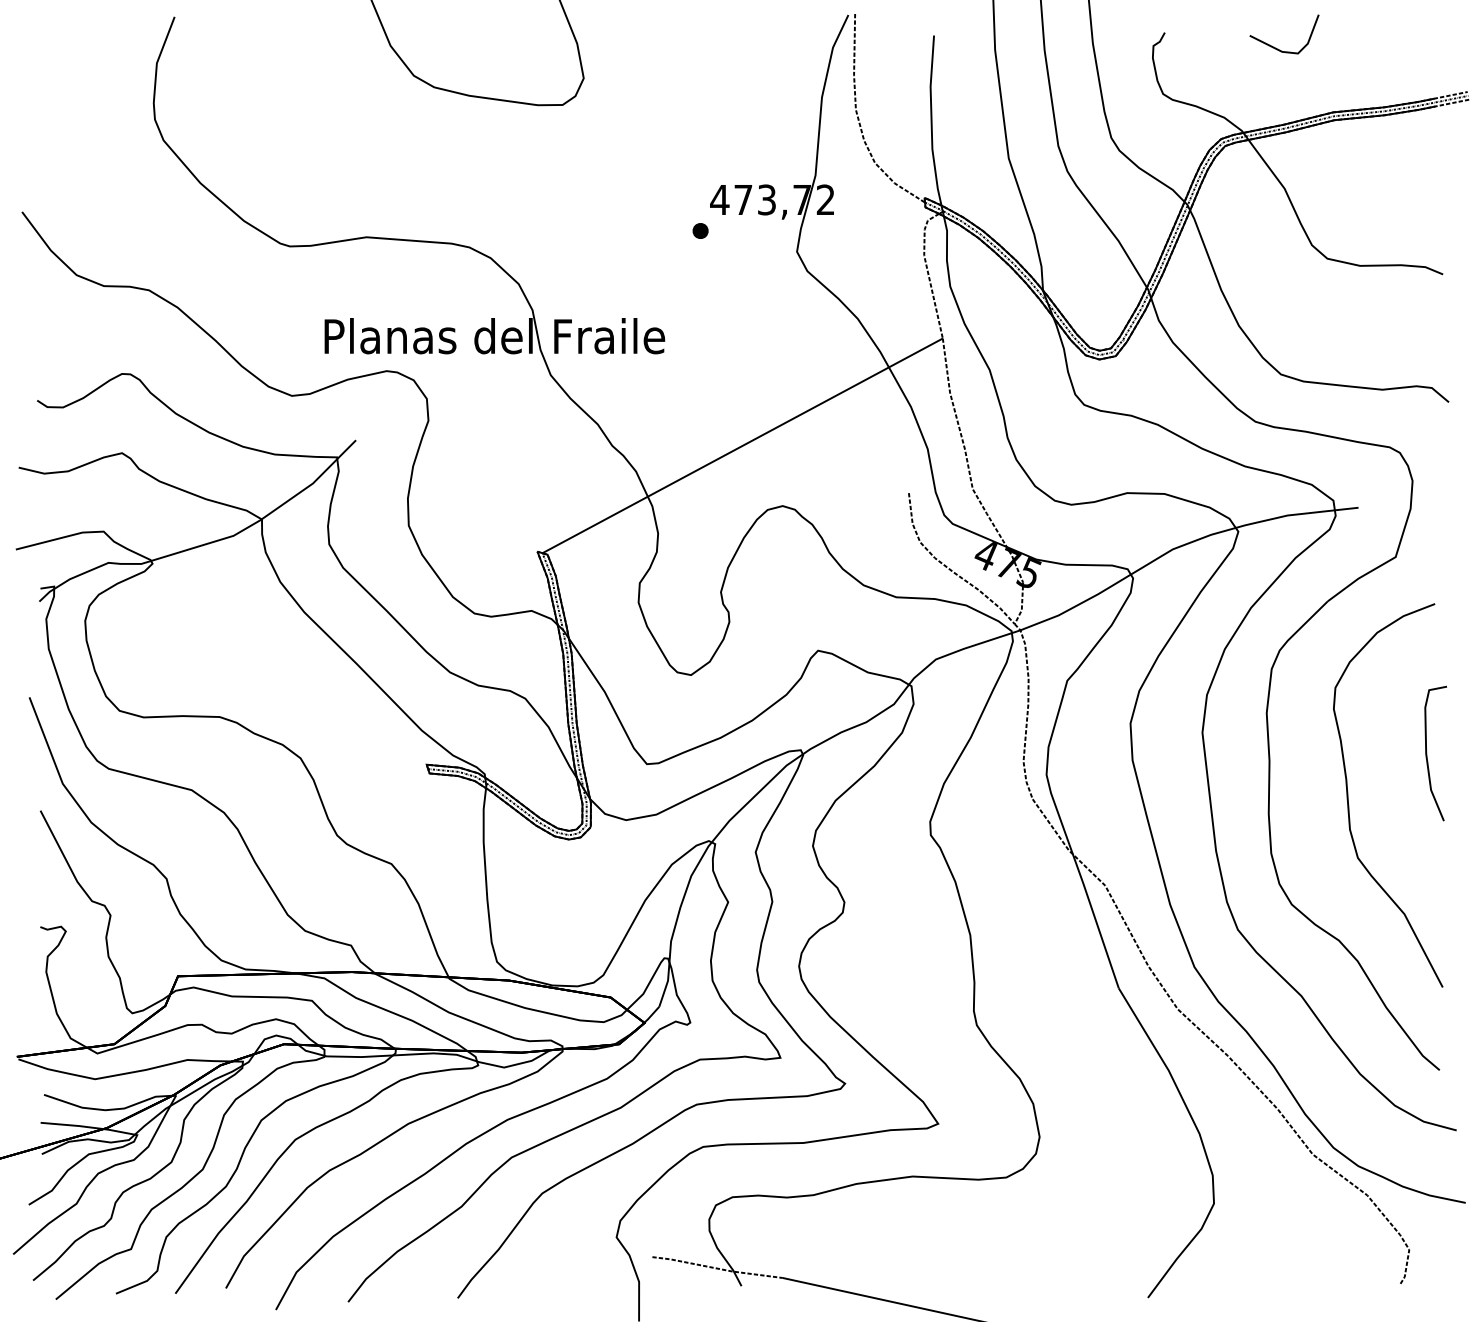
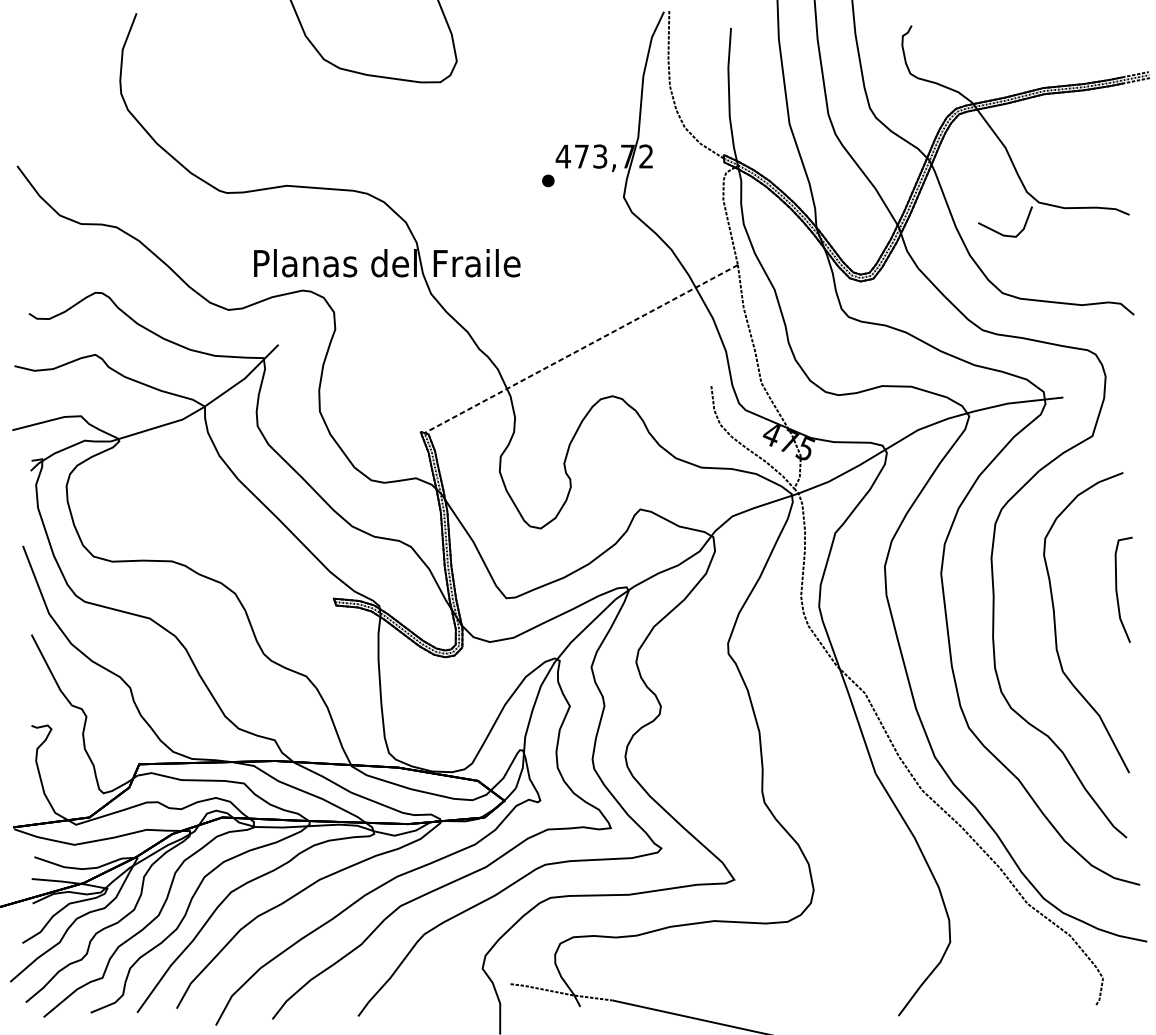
line: (1277, 48) -> (999, 232), moved
line: (742, 446) -> (581, 349), solid -> dashed

